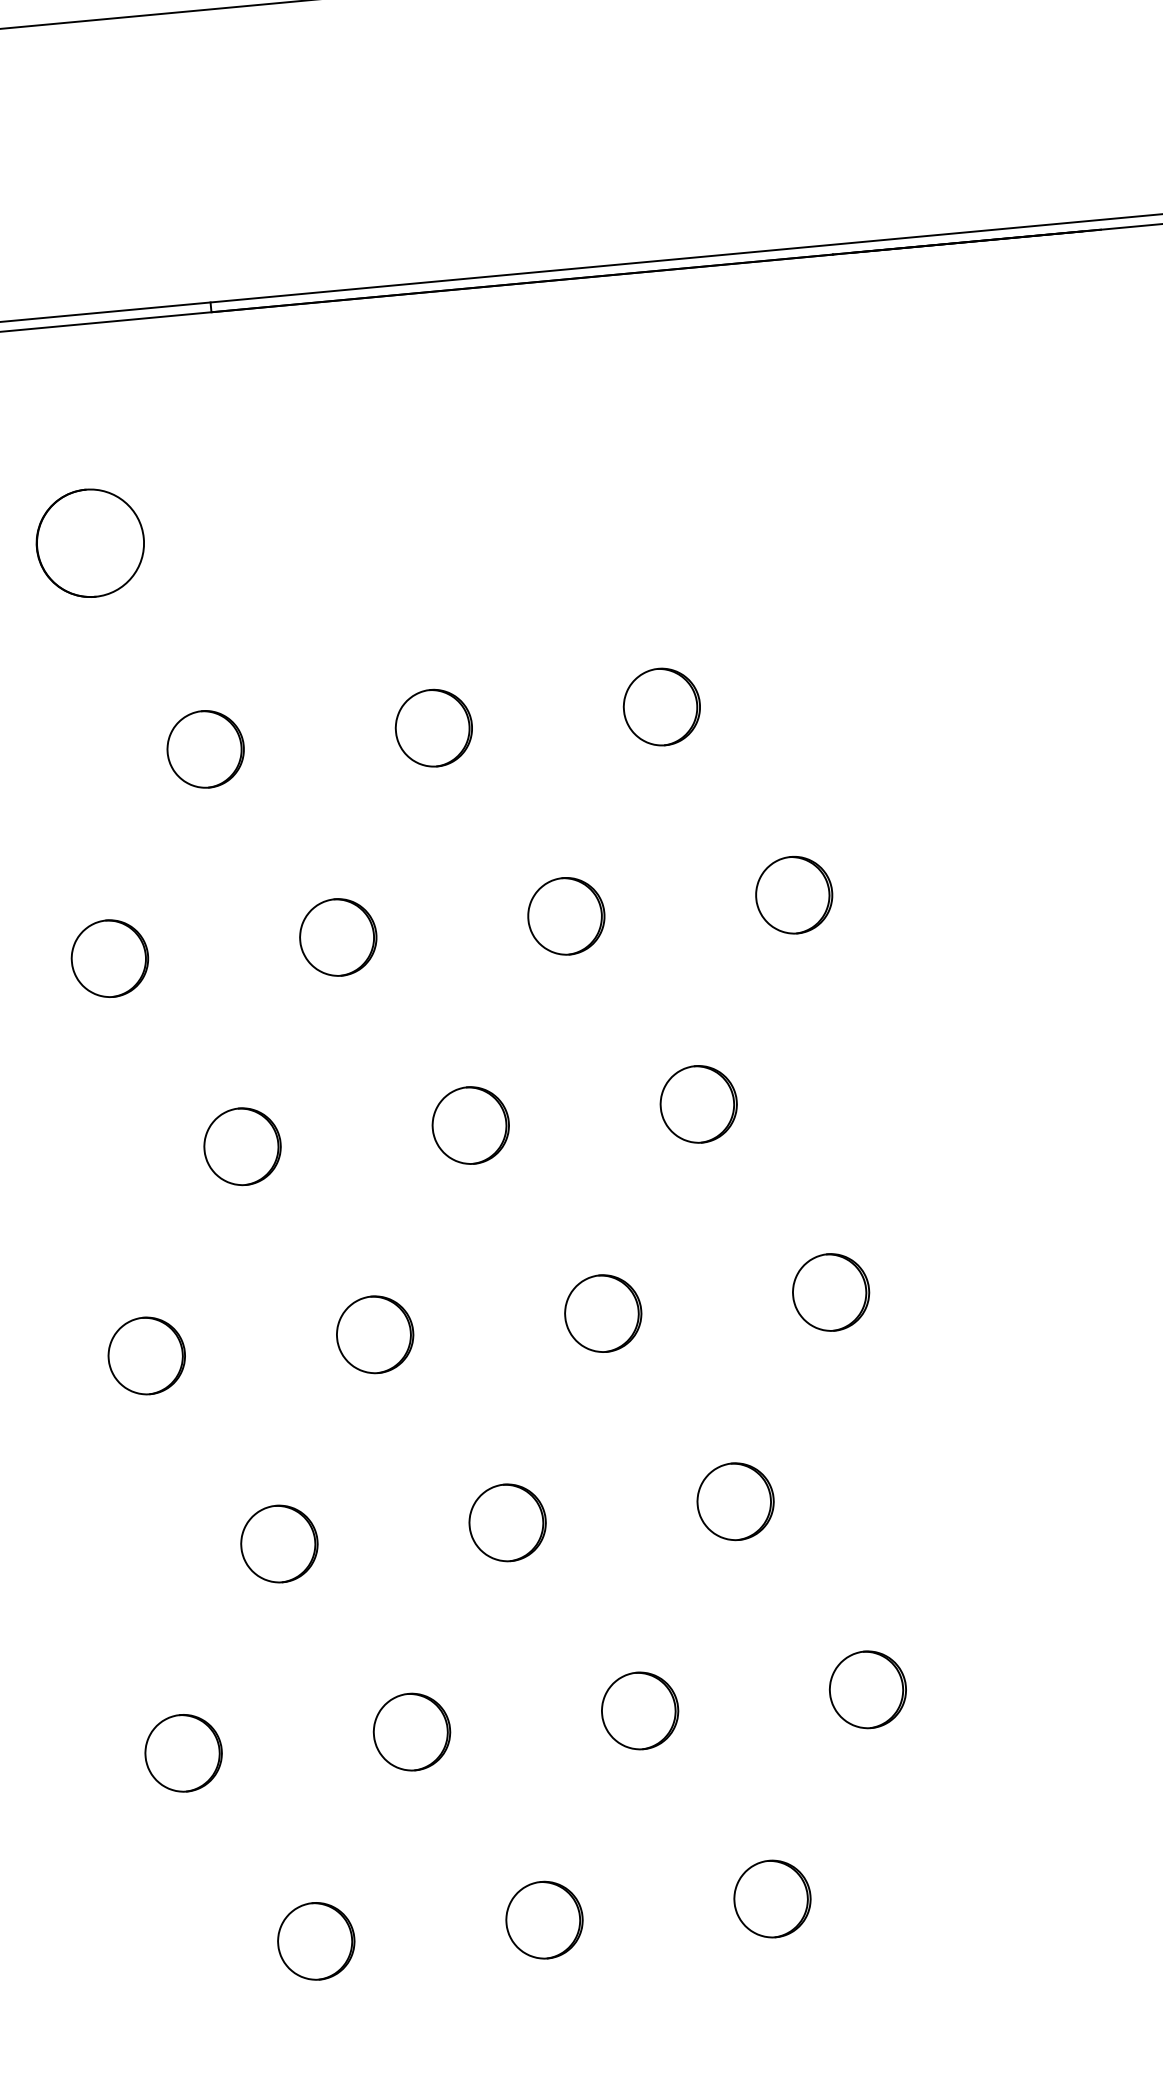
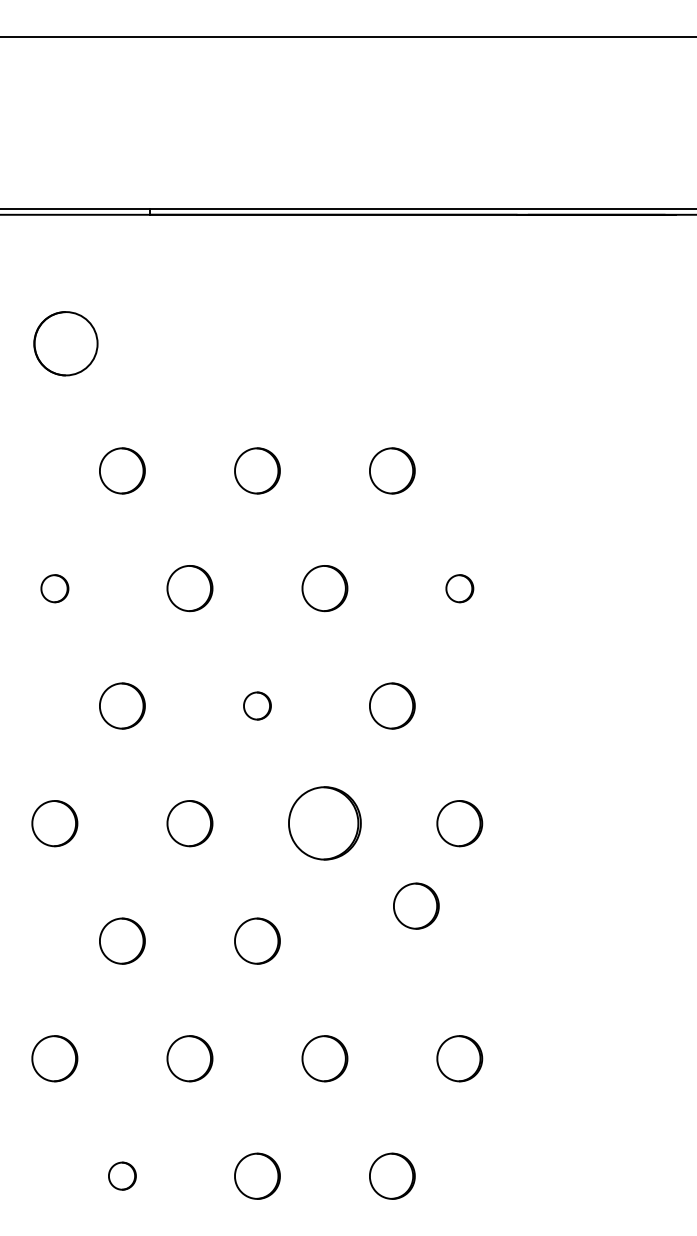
part: (793, 895) -> (459, 588), size x0.6
part: (109, 958) -> (54, 588), size x0.6
part: (470, 1124) -> (257, 705), size x0.6
part: (602, 1313) -> (324, 823), size x1.6
part: (735, 1500) -> (416, 905), moved
part: (316, 1940) -> (122, 1175), size x0.6

